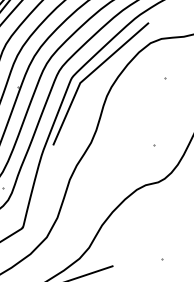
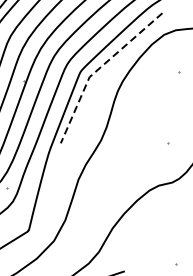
line: (88, 75) -> (98, 69), solid -> dashed

